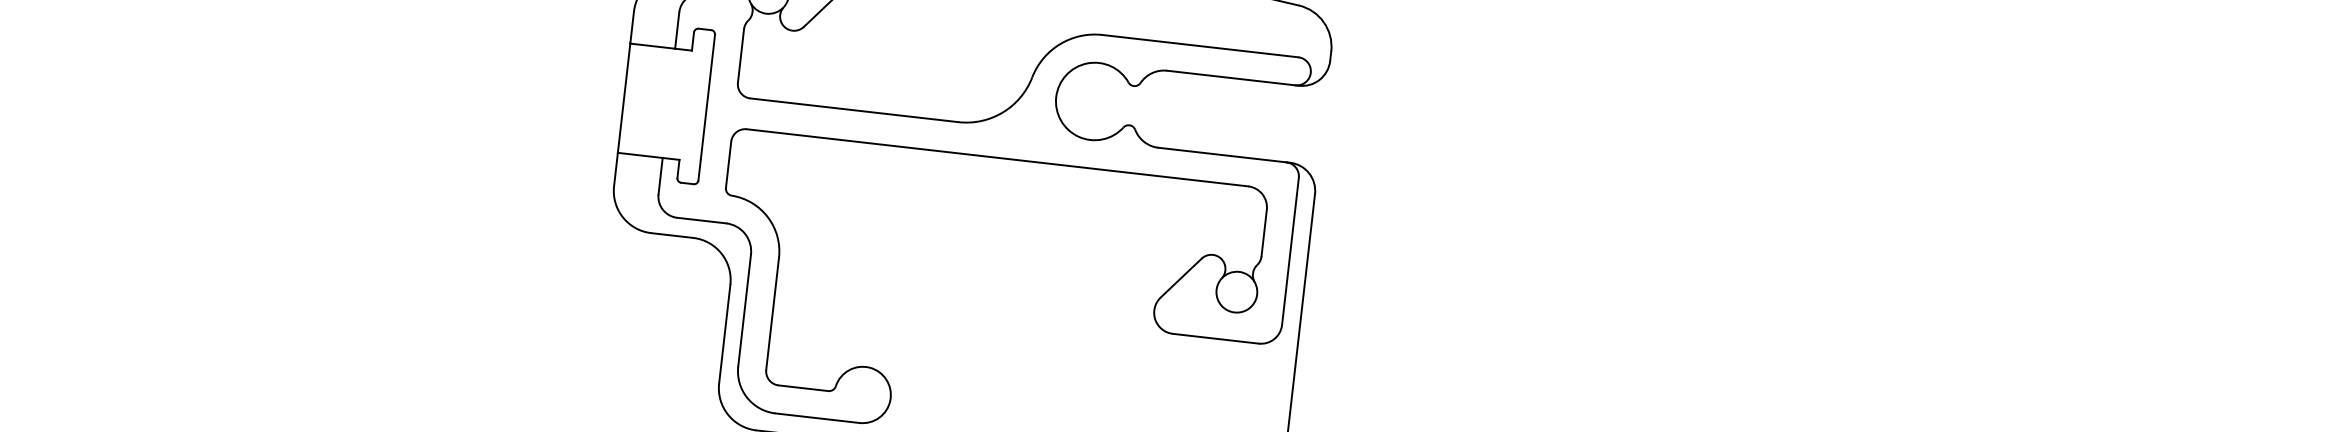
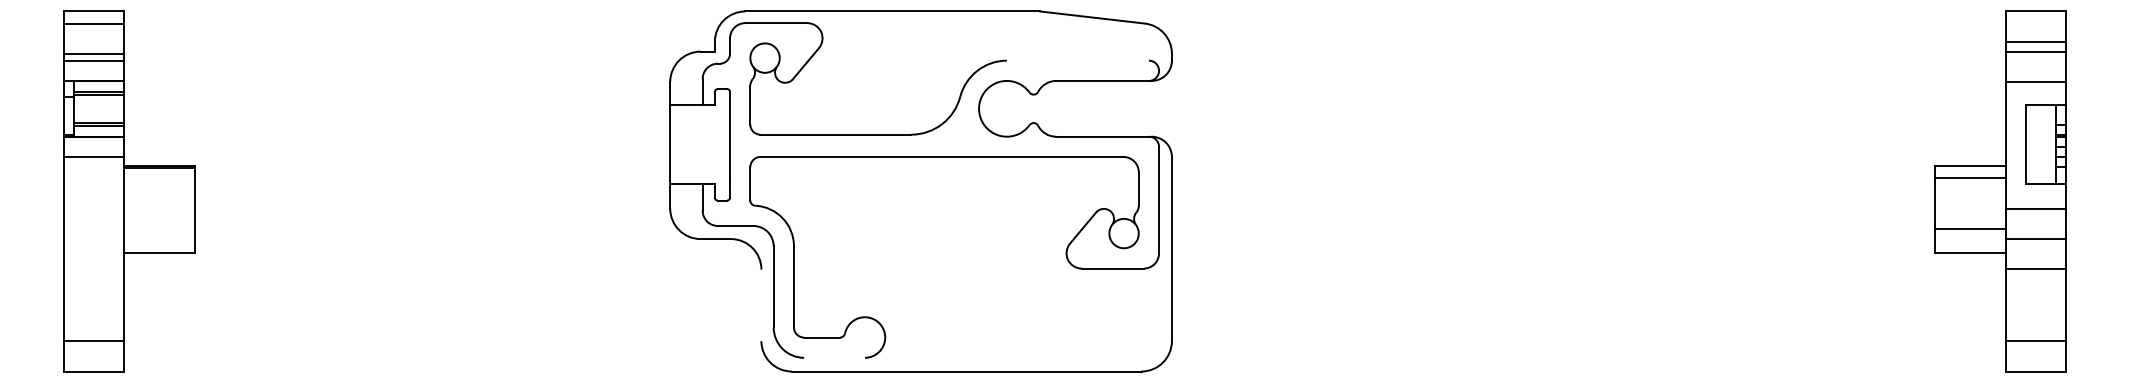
line: (1199, 45) -> (1077, 60), removed
line: (724, 334) -> (761, 305), removed
line: (817, 417) -> (834, 357), removed

